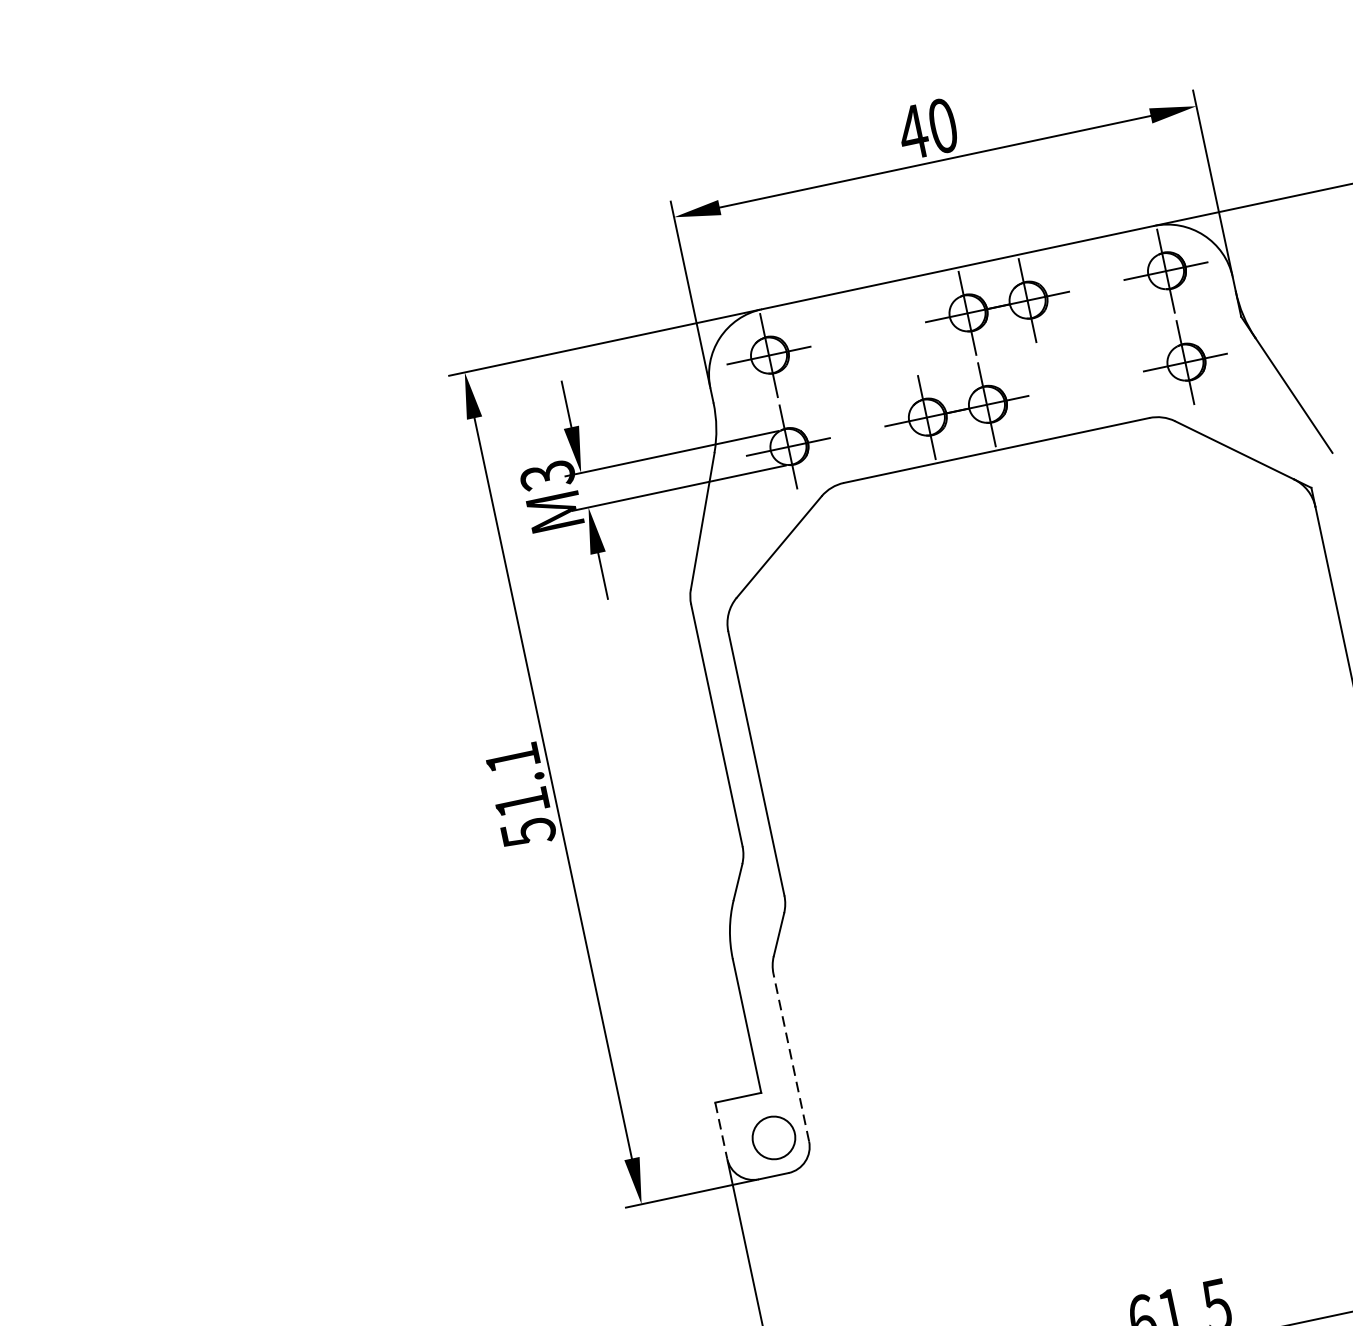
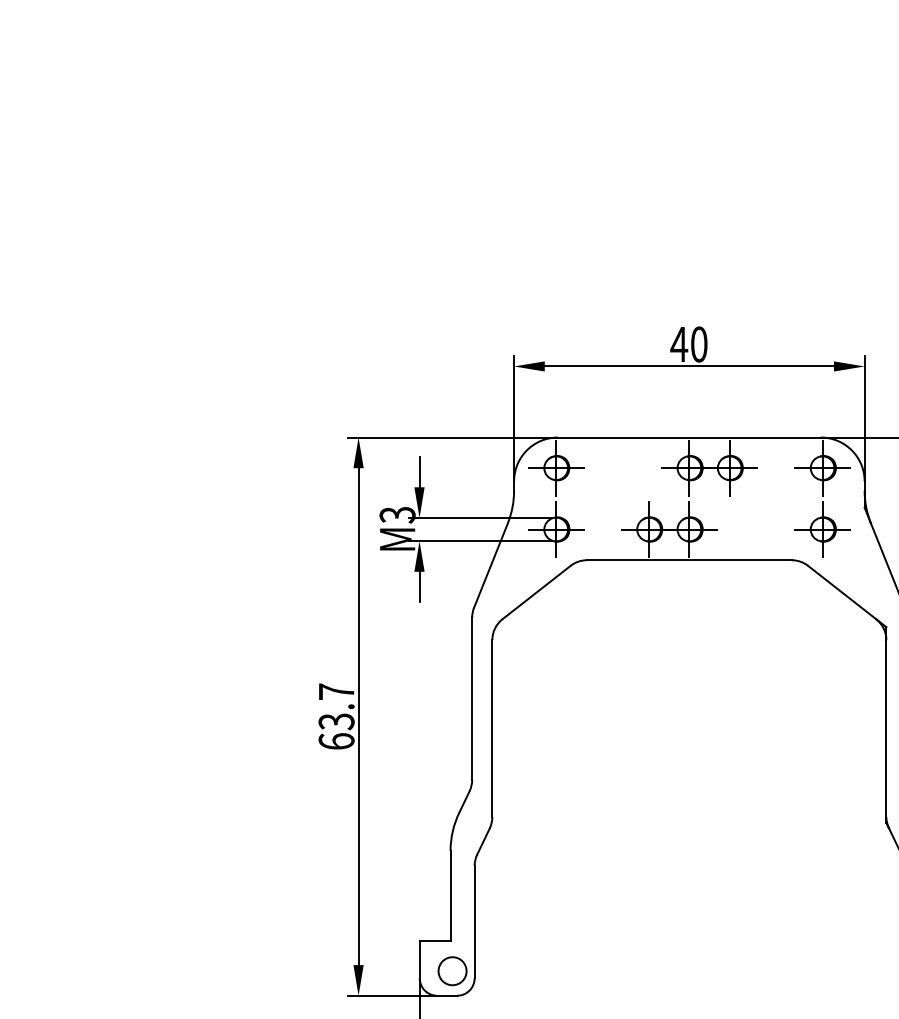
text: (520, 795) -> (336, 716), 51.1 -> 63.7
line: (790, 1056) -> (474, 921), dashed -> solid
line: (720, 1130) -> (419, 959), dashed -> solid

